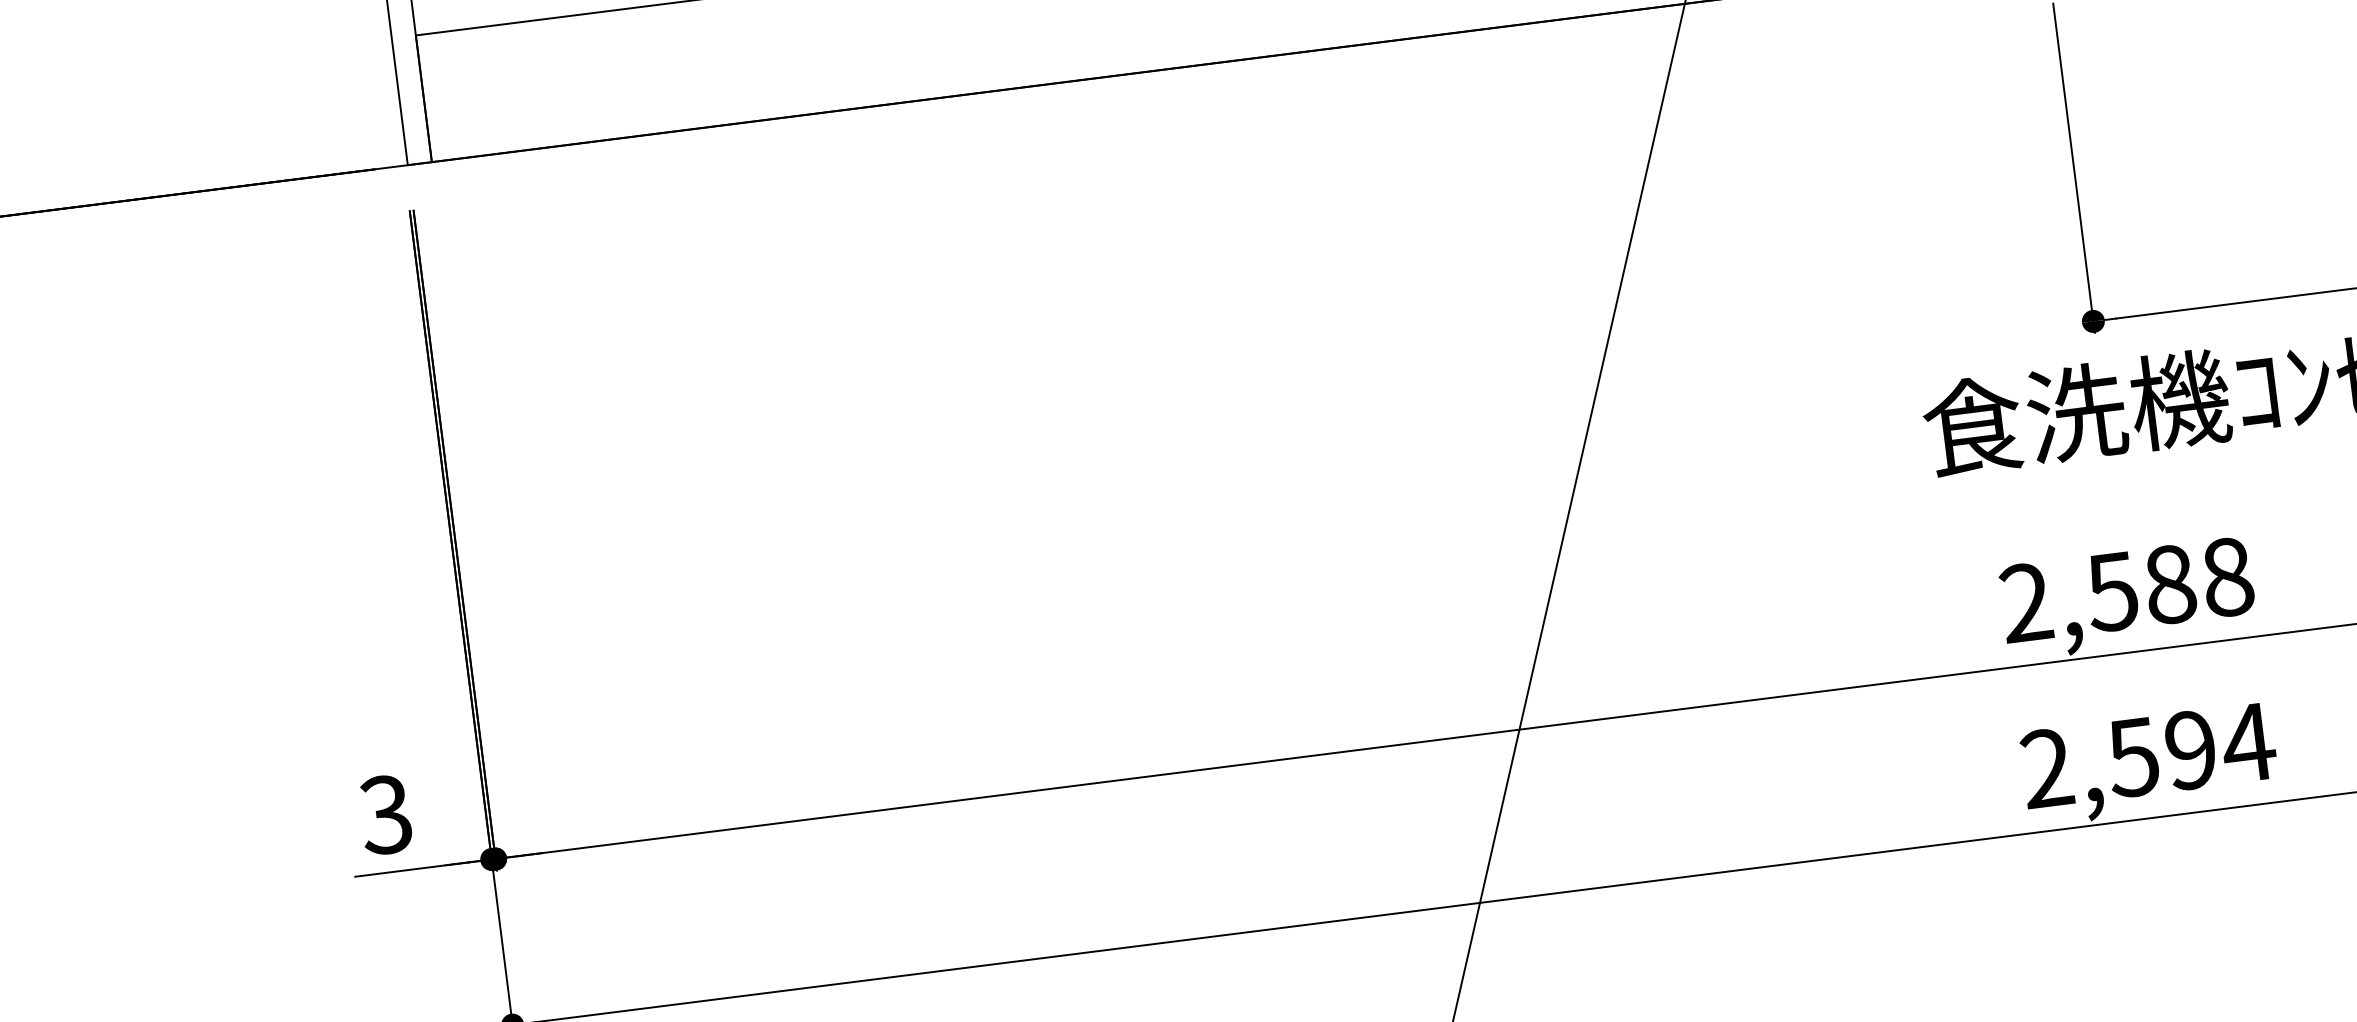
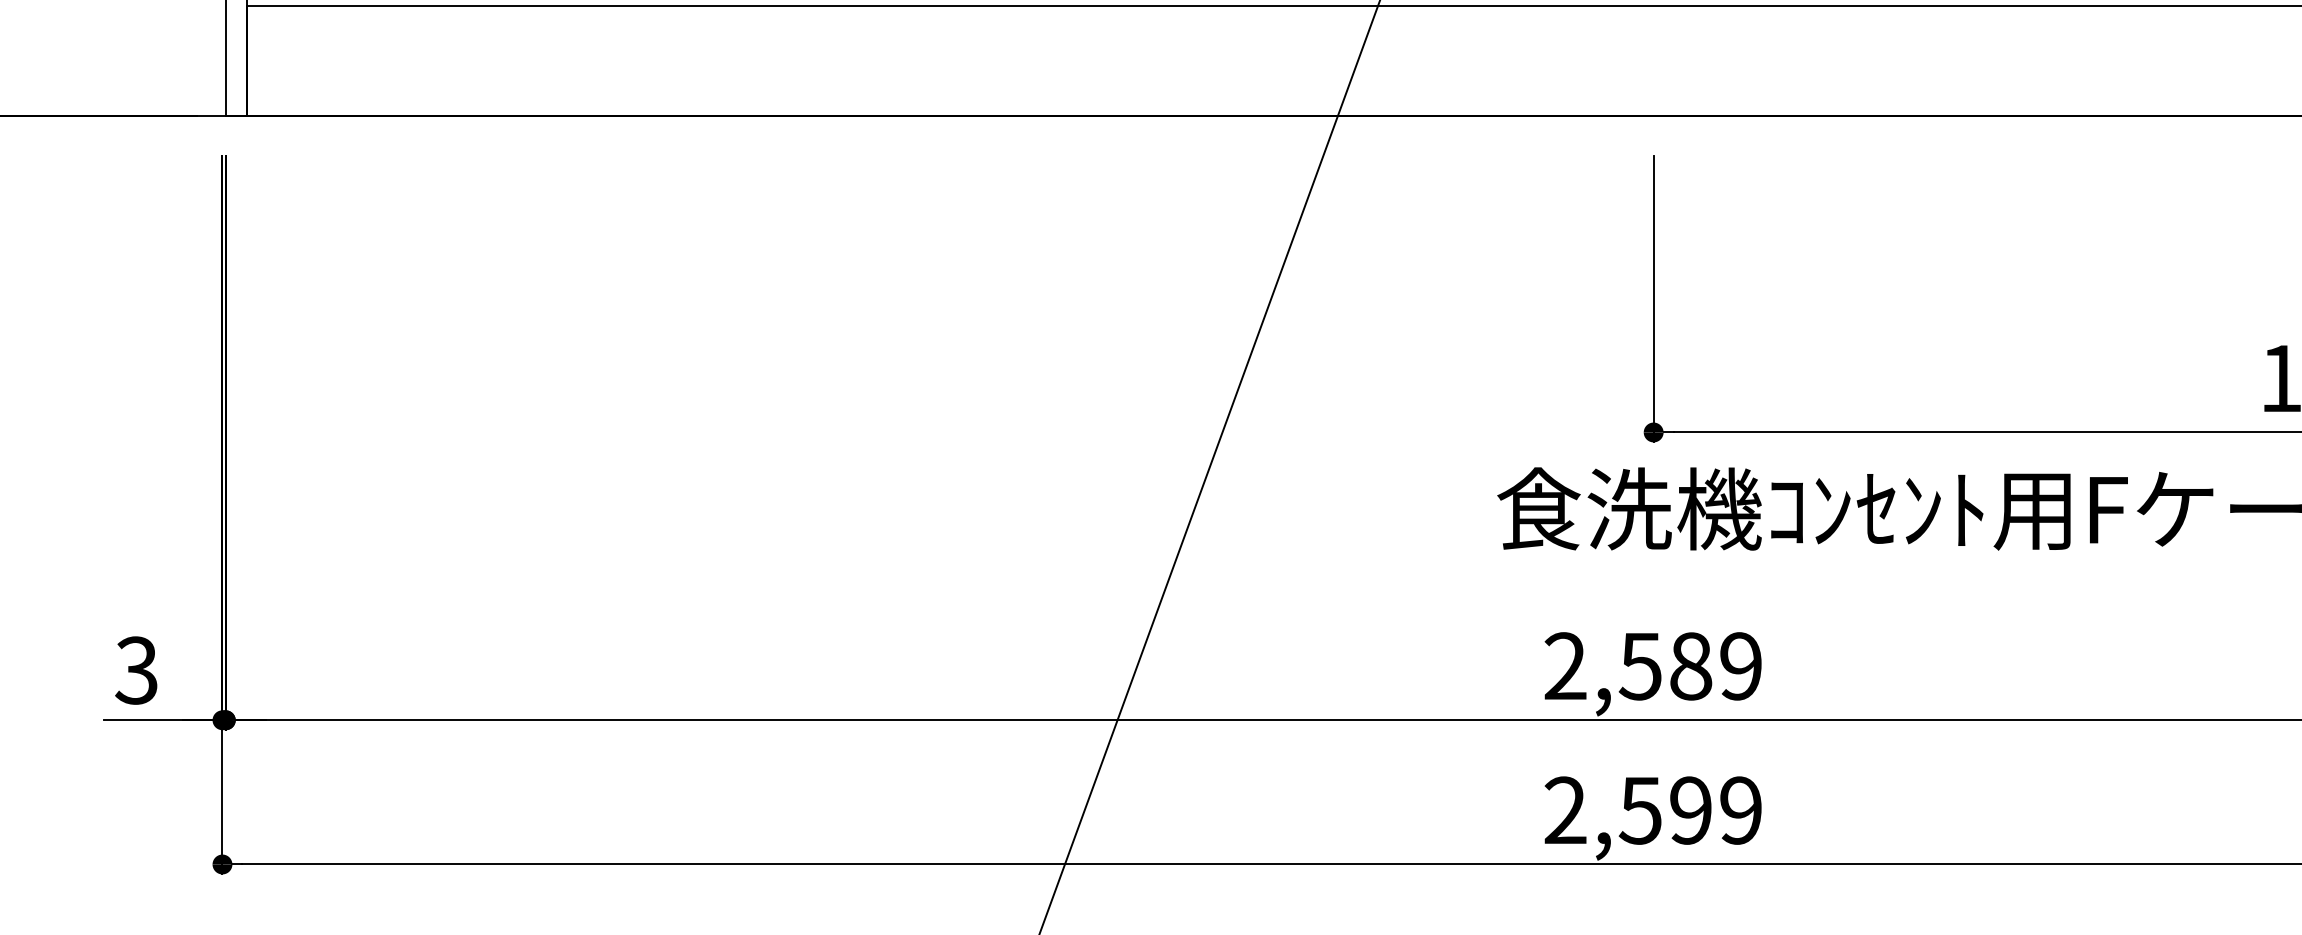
text: (2228, 577) -> (1741, 666), 2,588 -> 2,589
text: (2247, 742) -> (1740, 810), 2,594 -> 2,599

